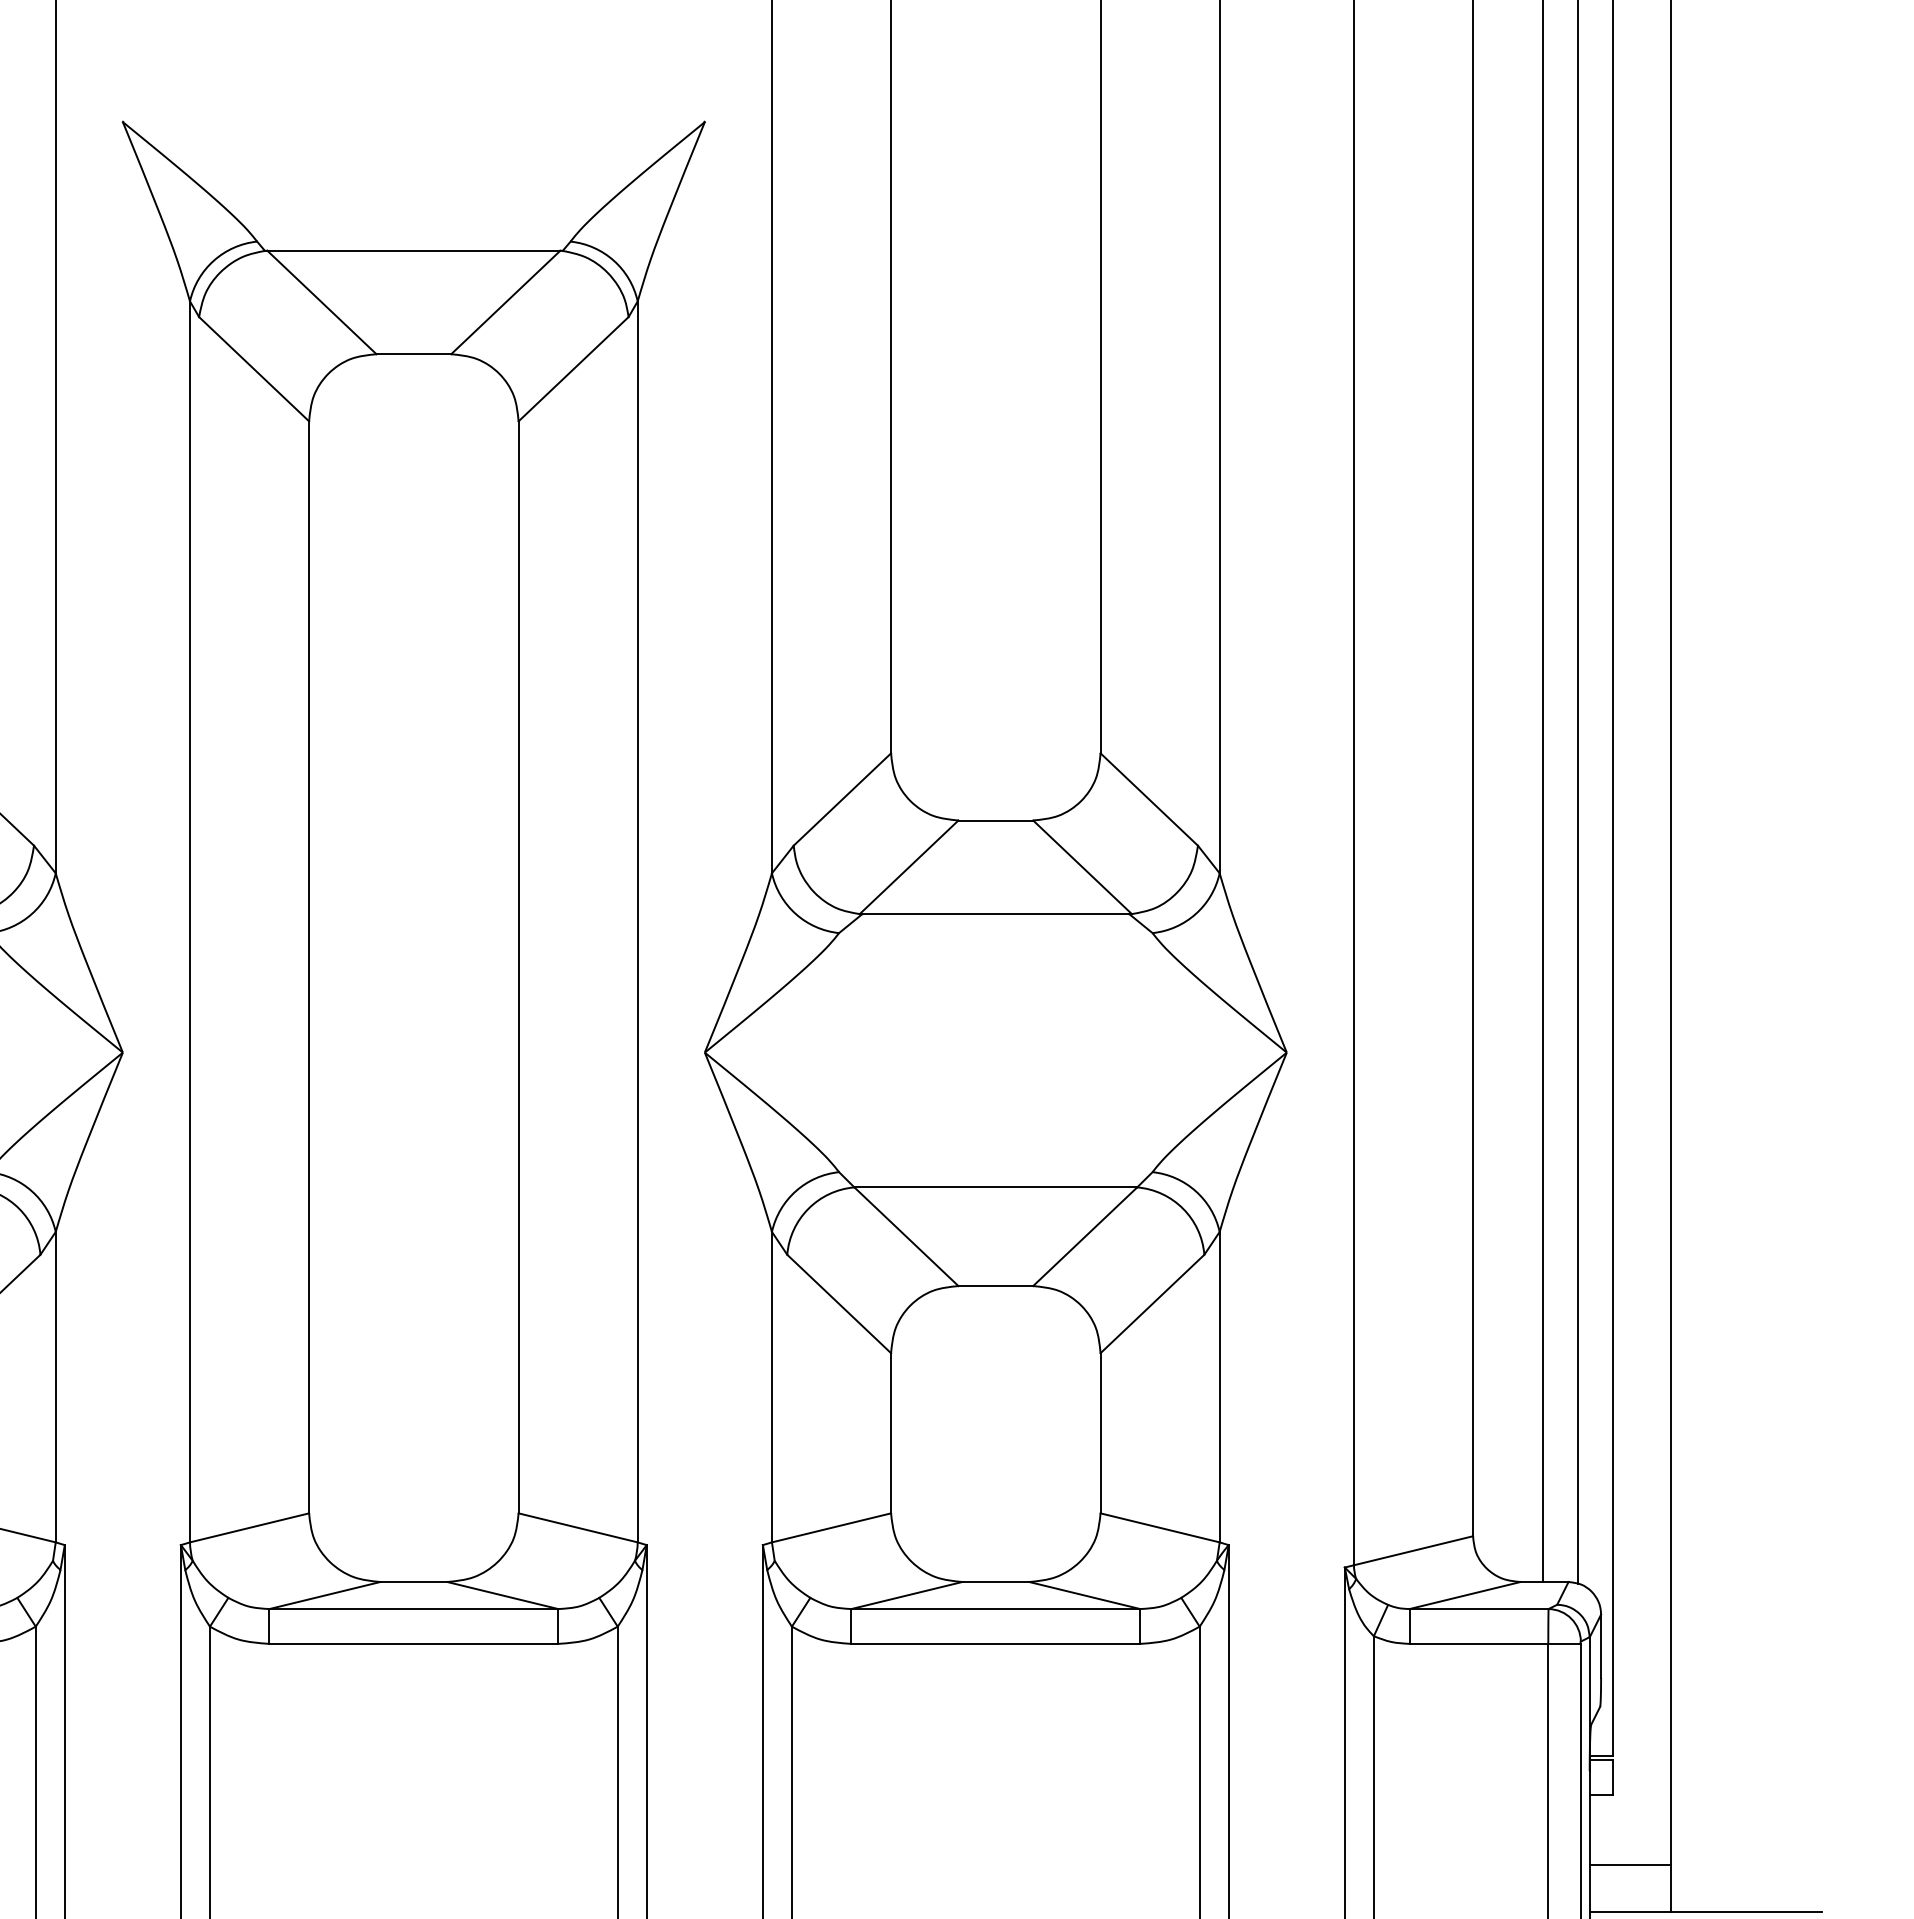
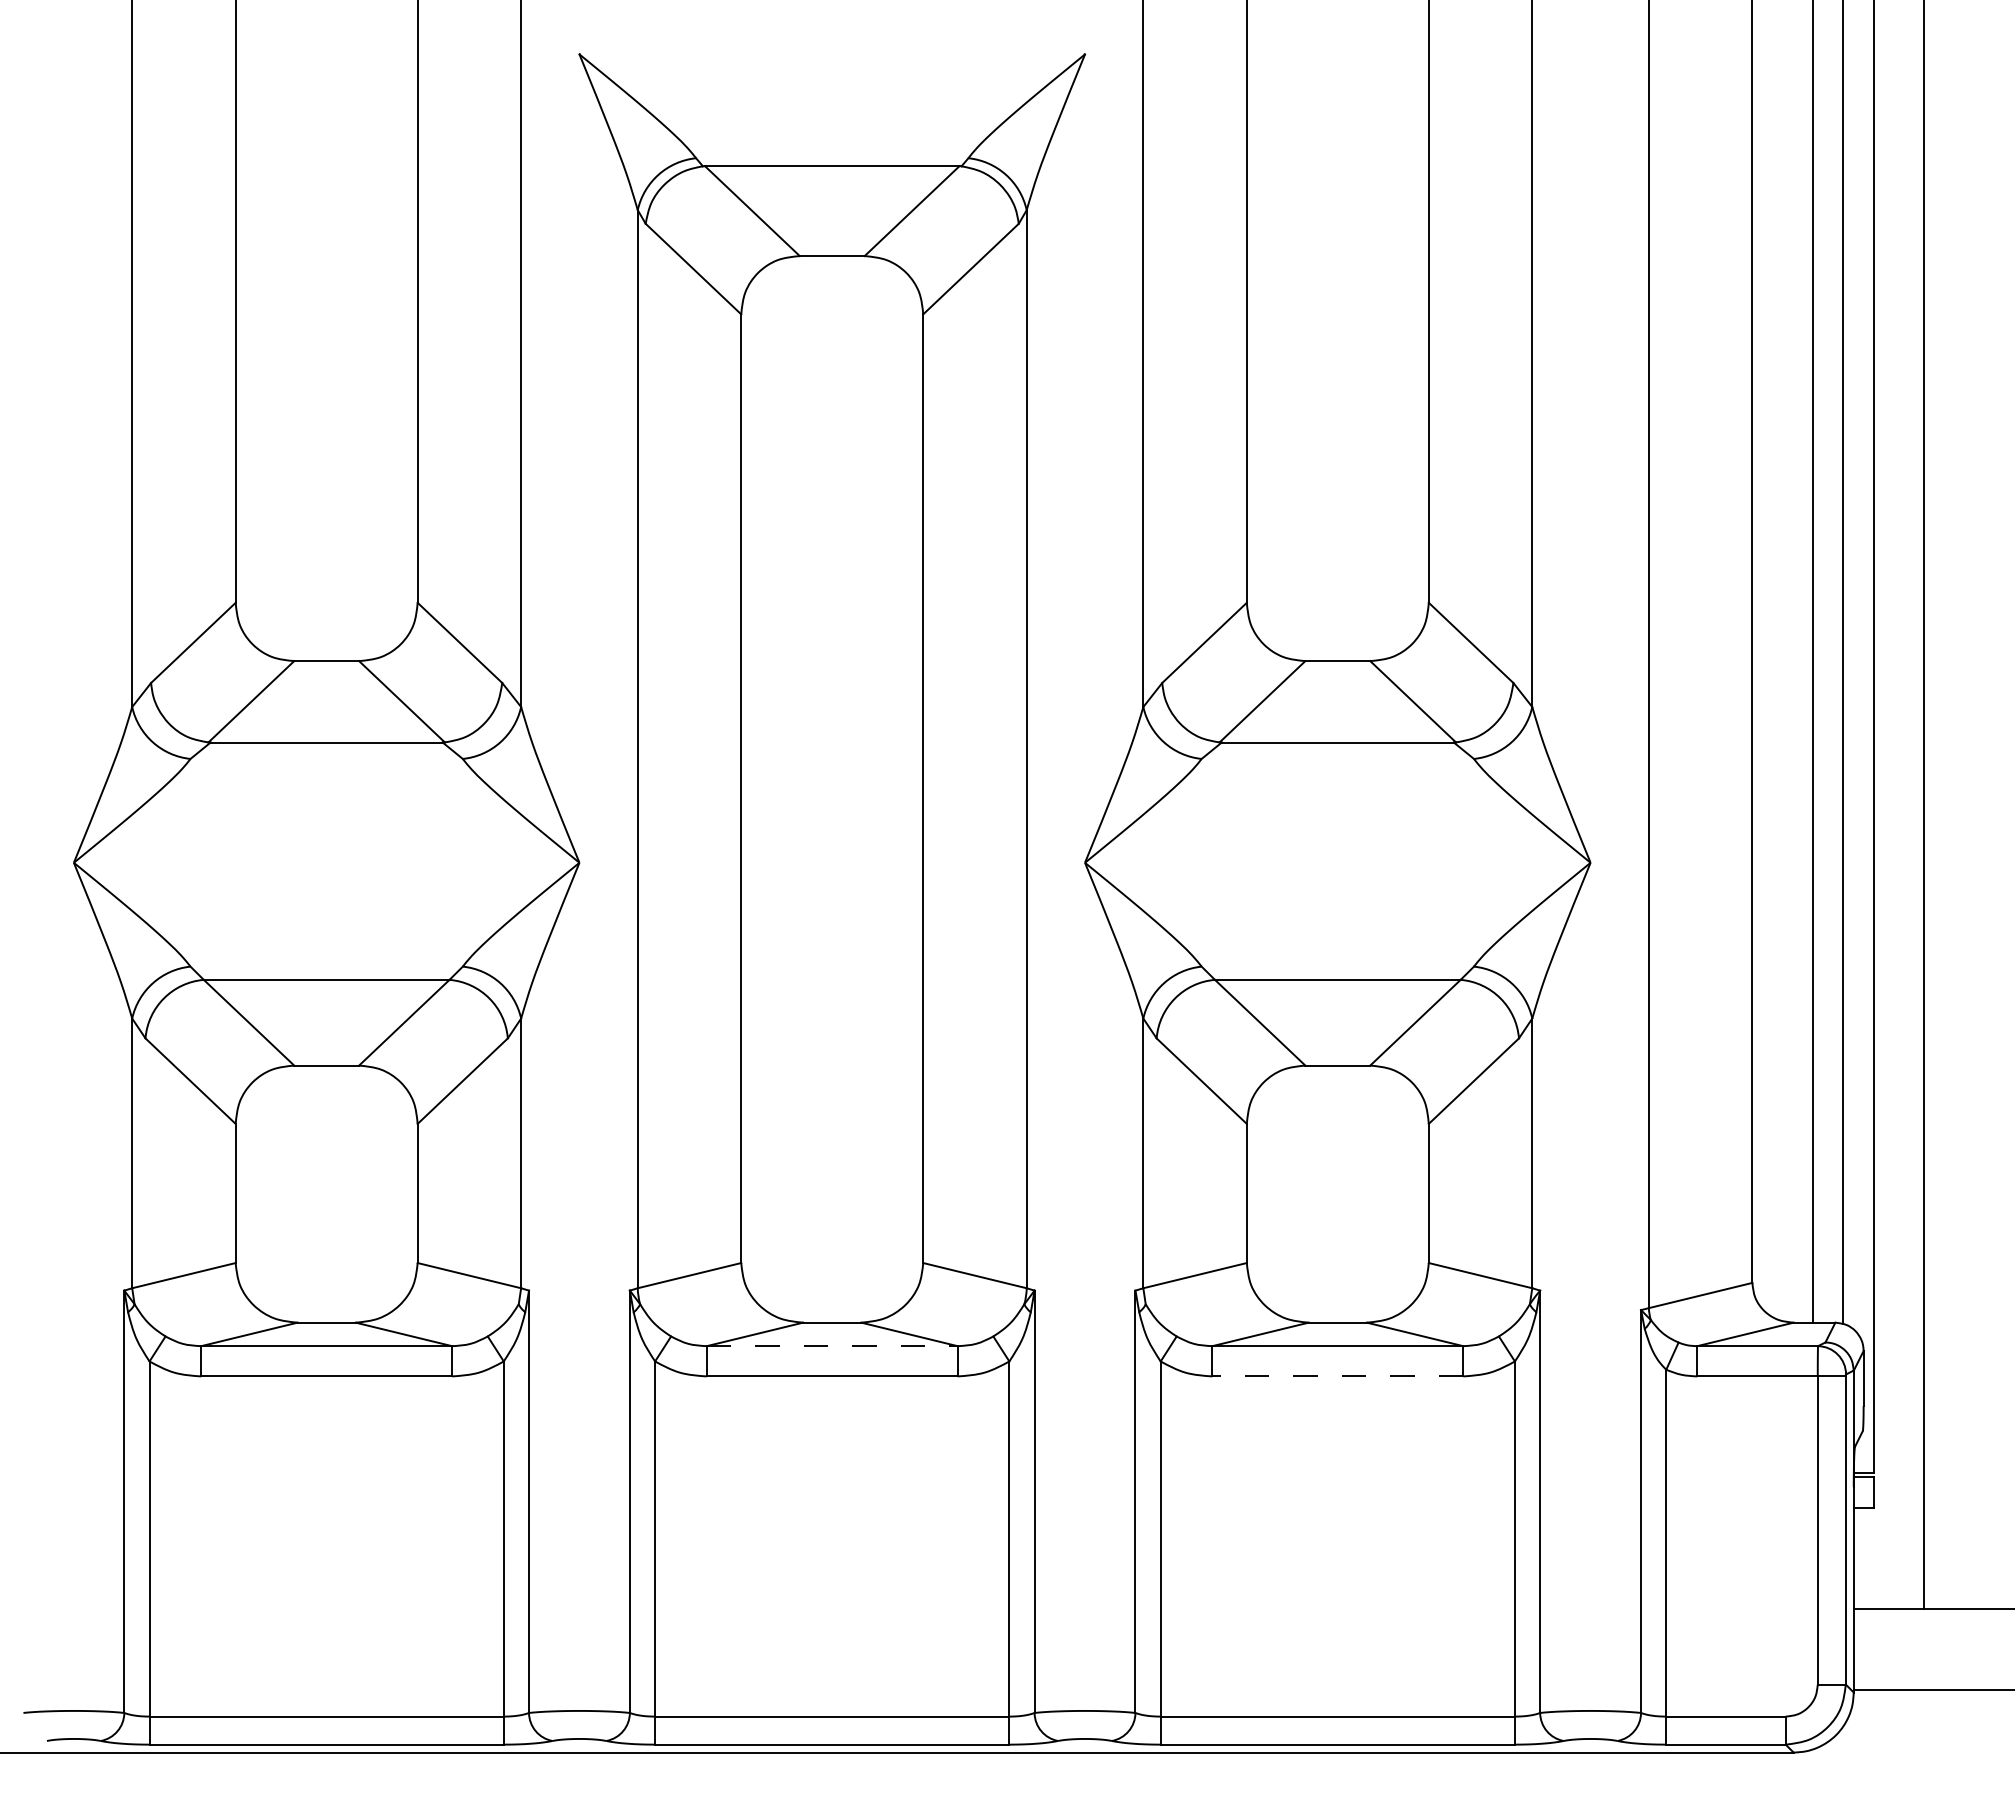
line: (414, 1609) -> (832, 1346), solid -> dashed
line: (995, 1643) -> (1337, 1376), solid -> dashed
line: (1629, 1864) -> (1888, 1568), removed

